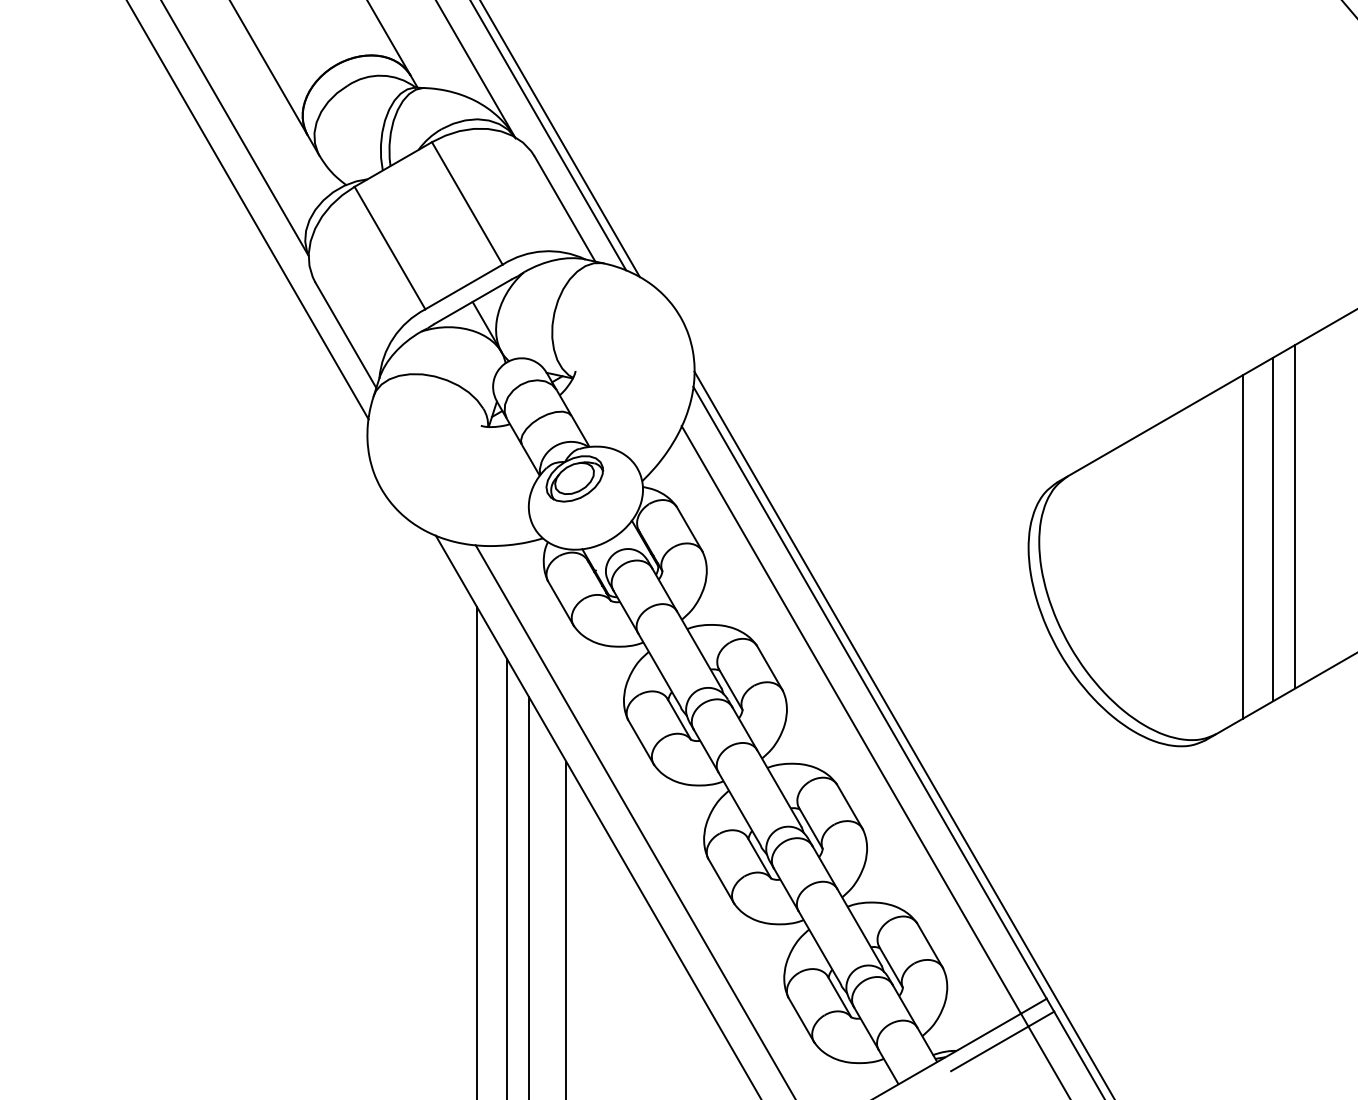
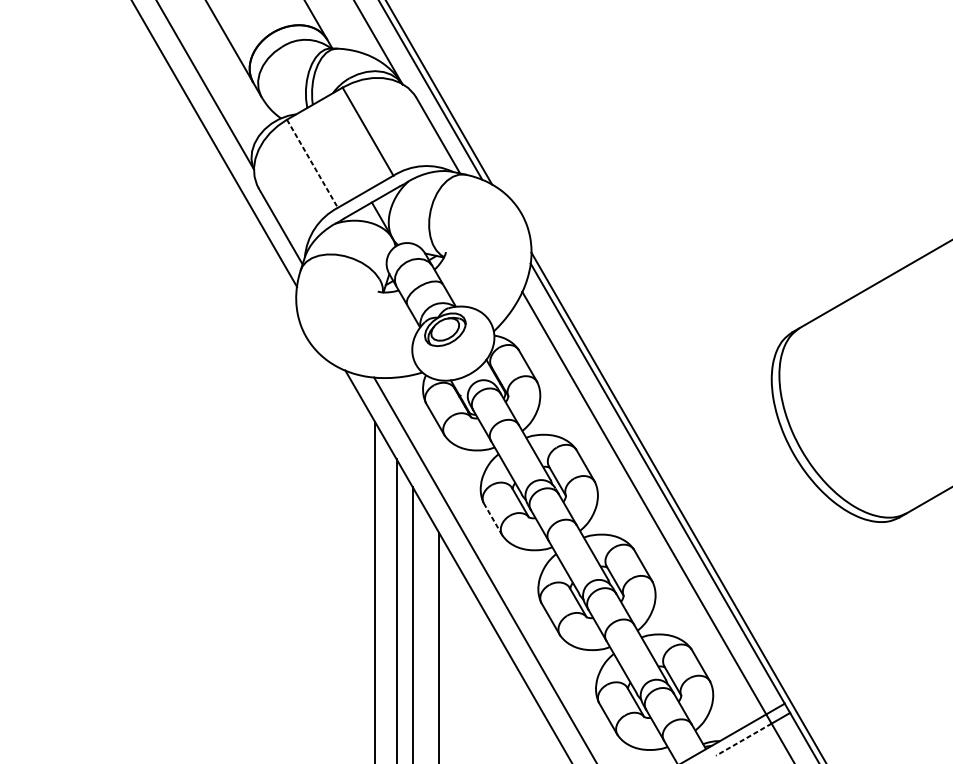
line: (389, 248) -> (312, 164), solid -> dashed
line: (1272, 529) -> (947, 366), removed
line: (1243, 546) -> (926, 378), removed
line: (641, 742) -> (493, 519), solid -> dashed
line: (989, 1048) -> (743, 739), solid -> dashed

